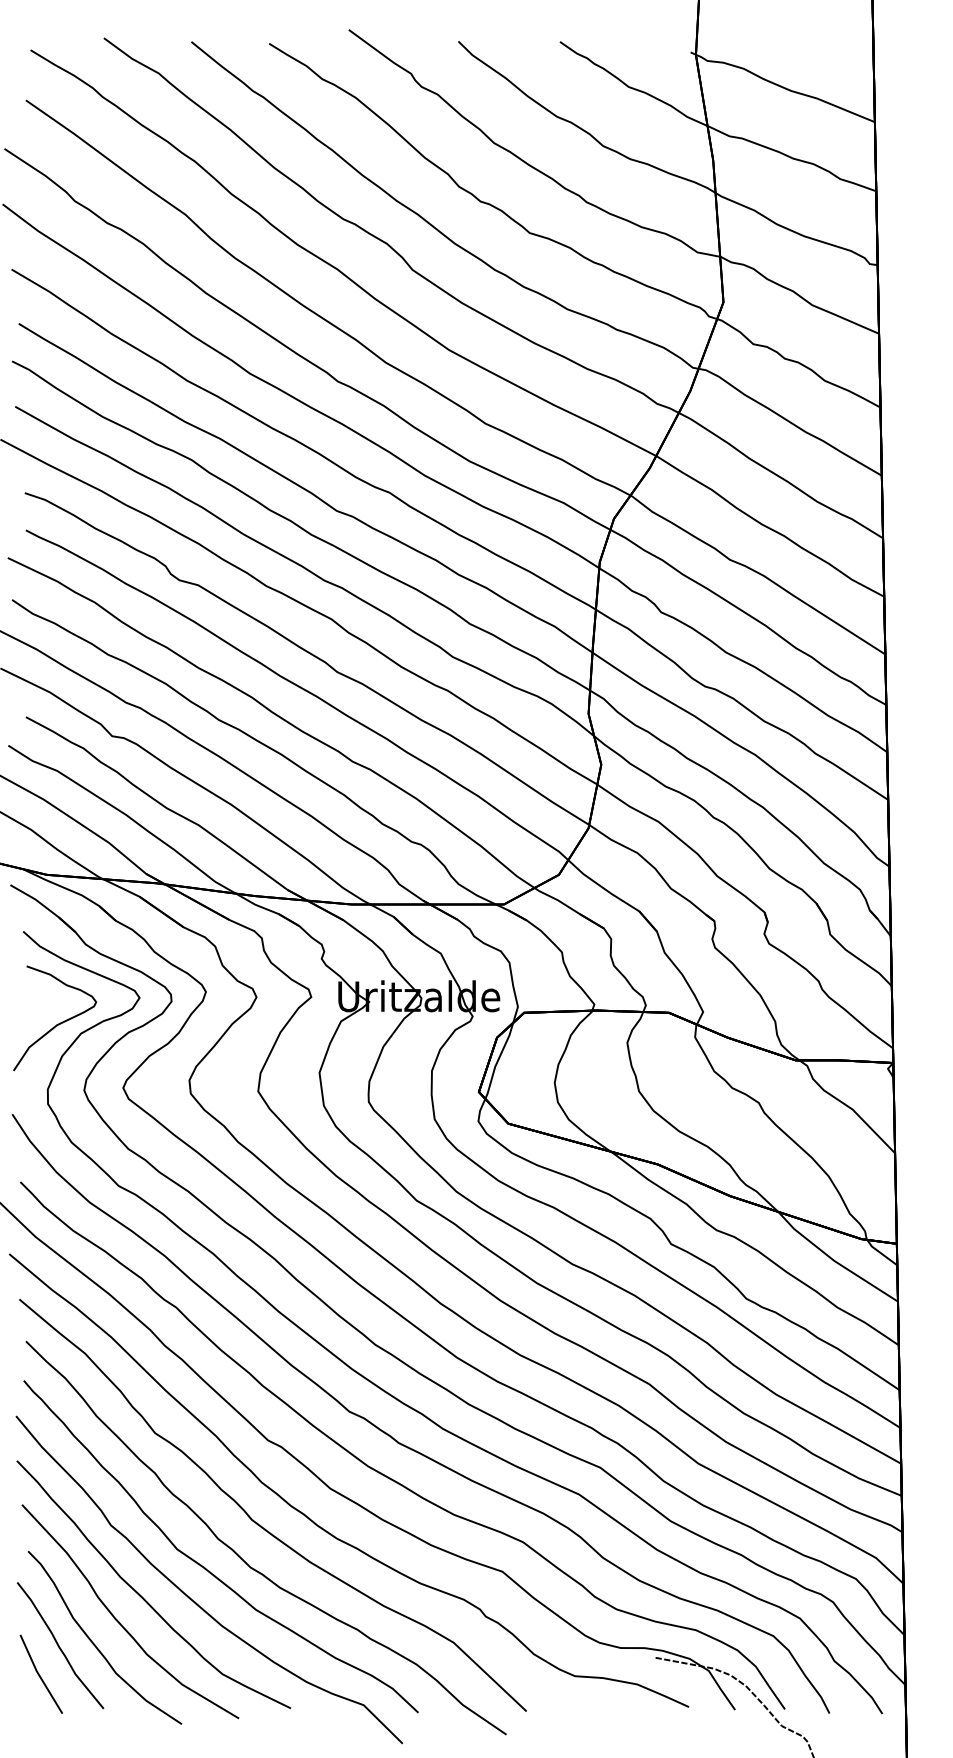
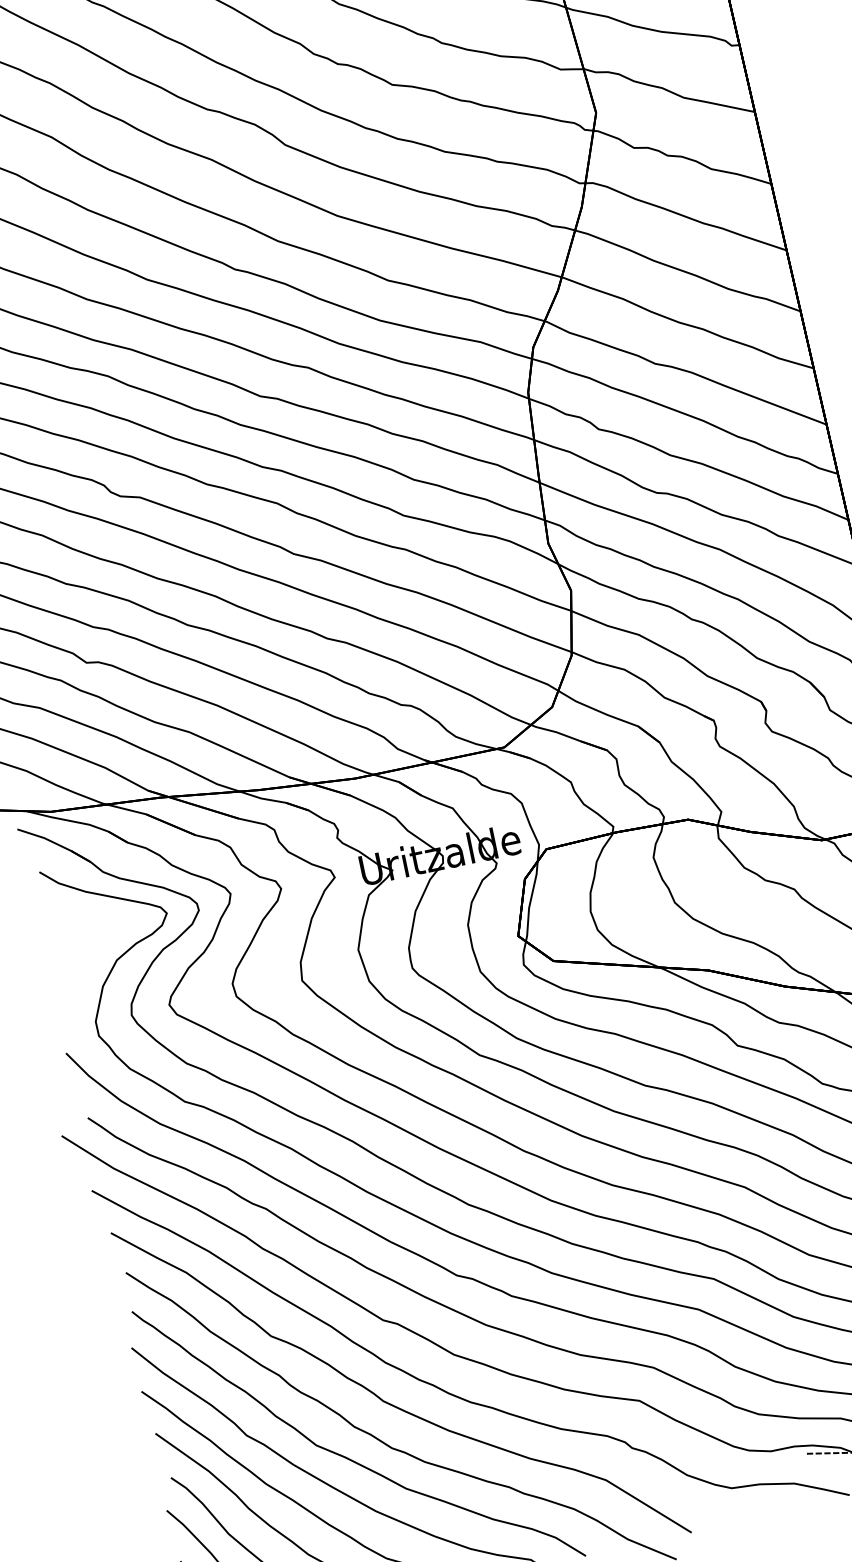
curve: (58, 1023) -> (92, 954), removed

